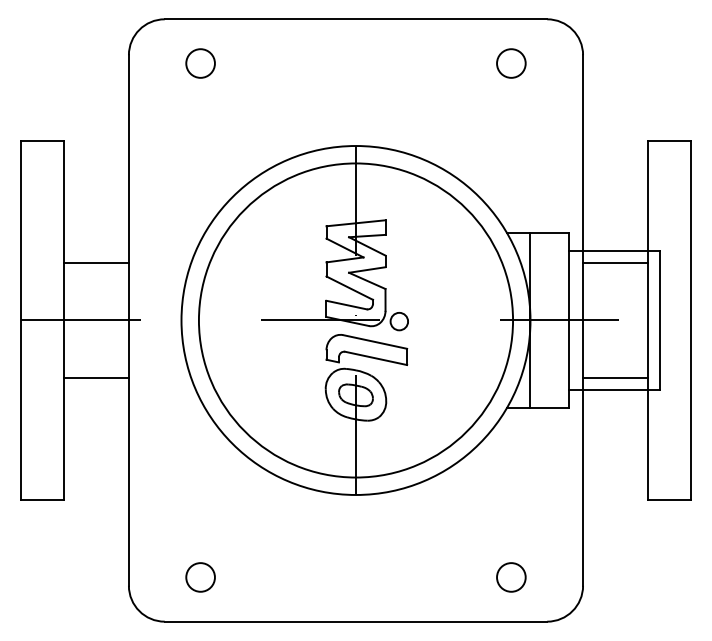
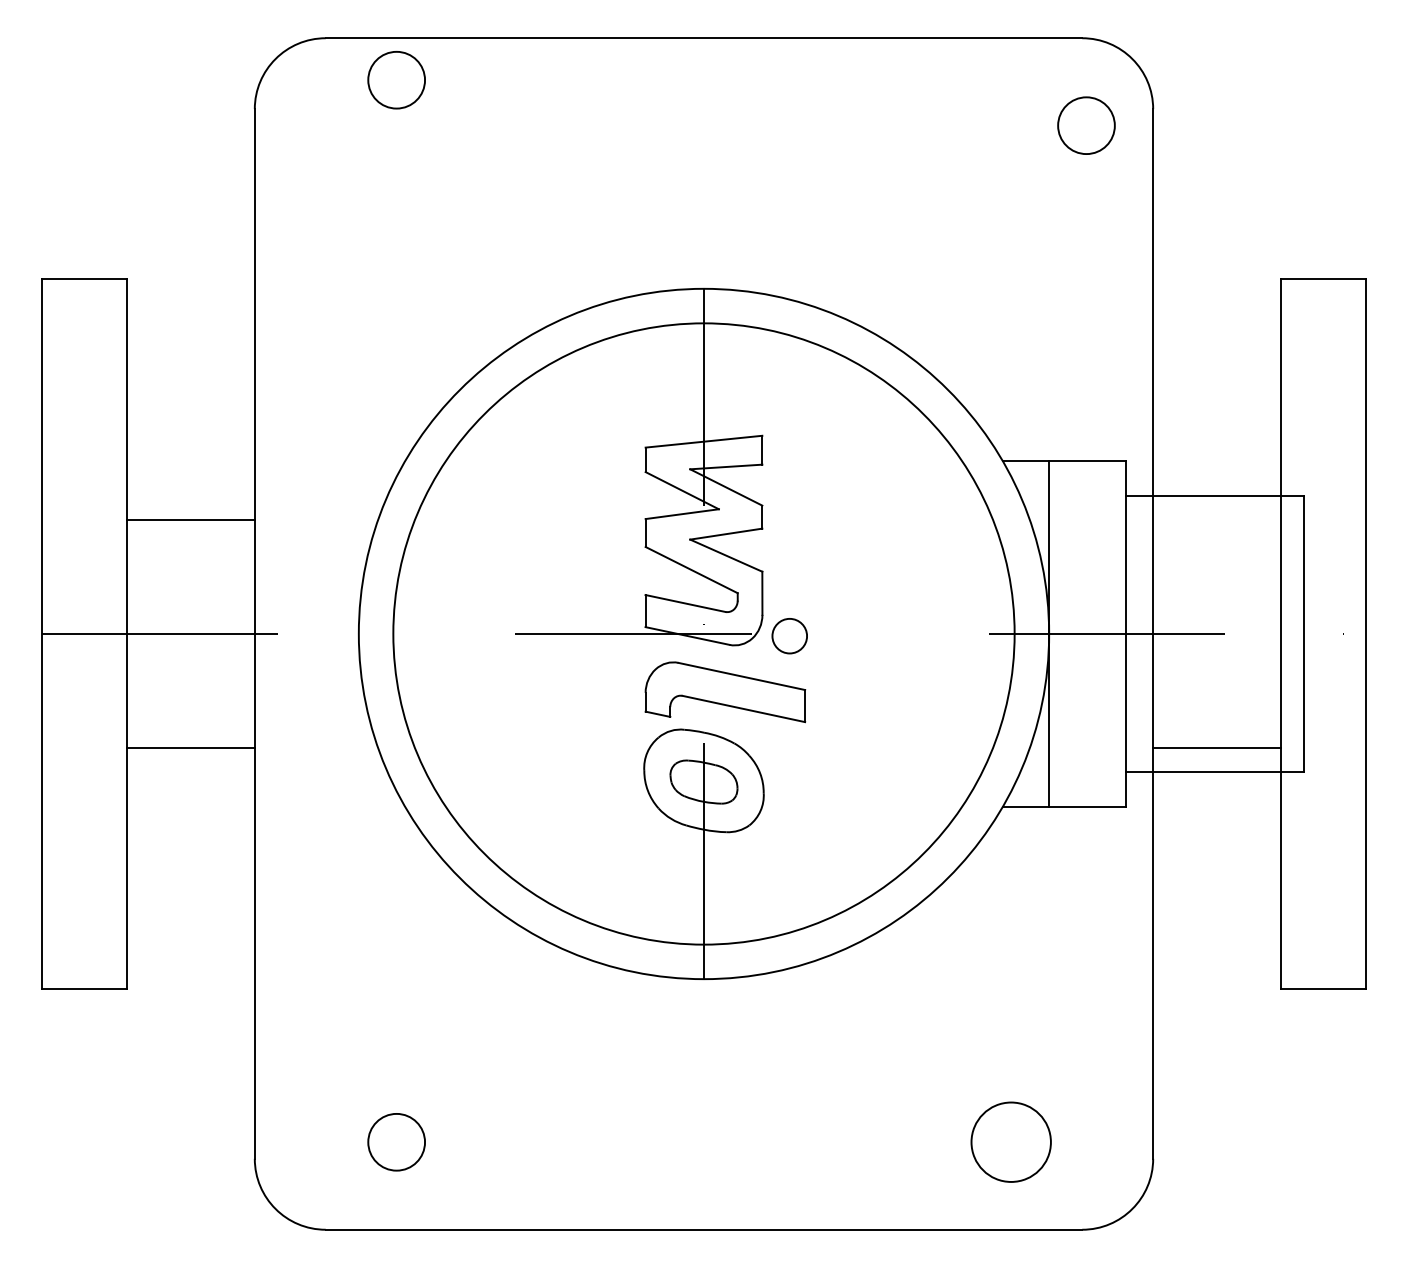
circle: (200, 63) -> (396, 80), moved
circle: (511, 63) -> (1086, 125), moved
line: (615, 262) -> (1217, 519), removed
circle: (511, 577) -> (1011, 1142), size x1.4

